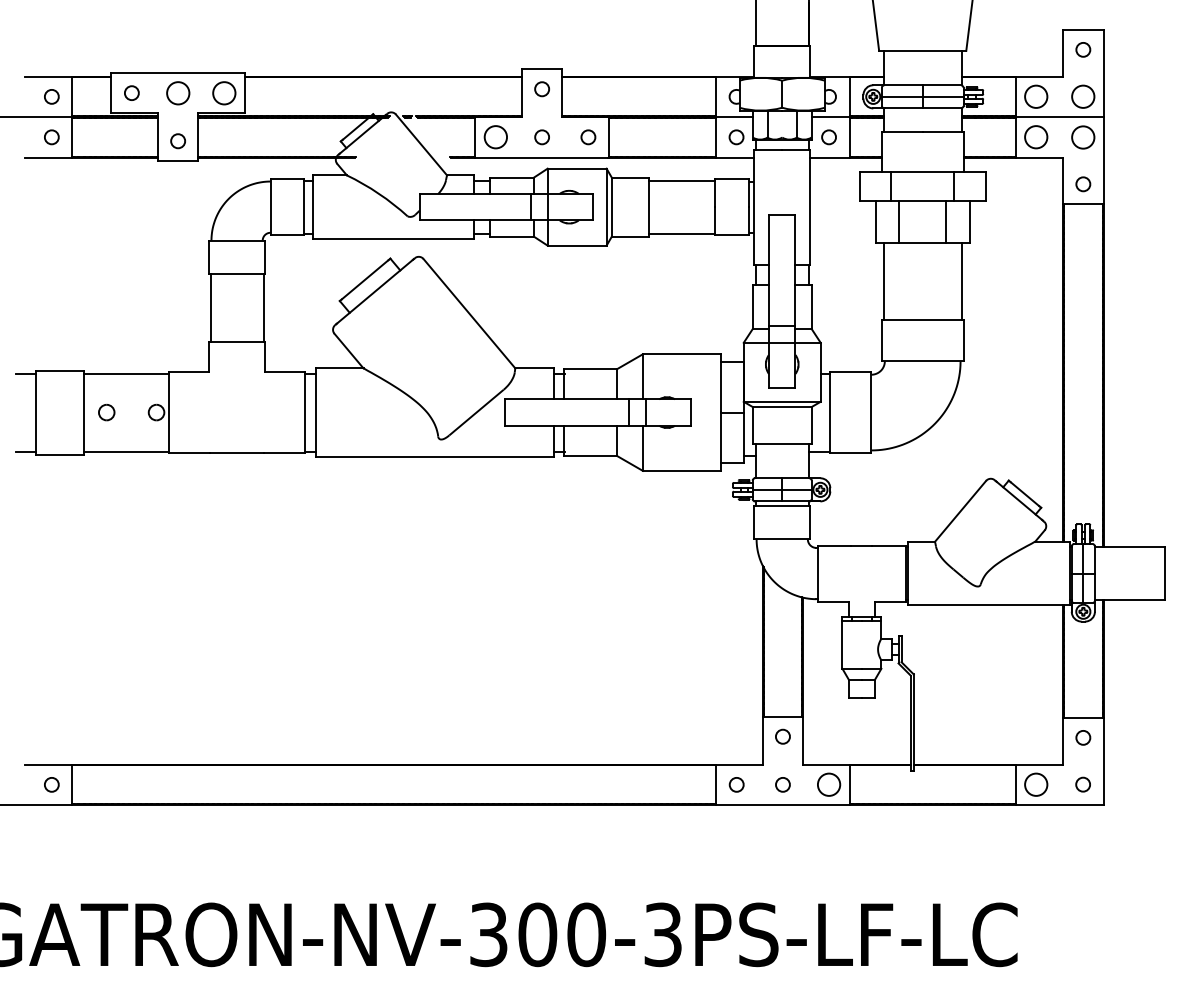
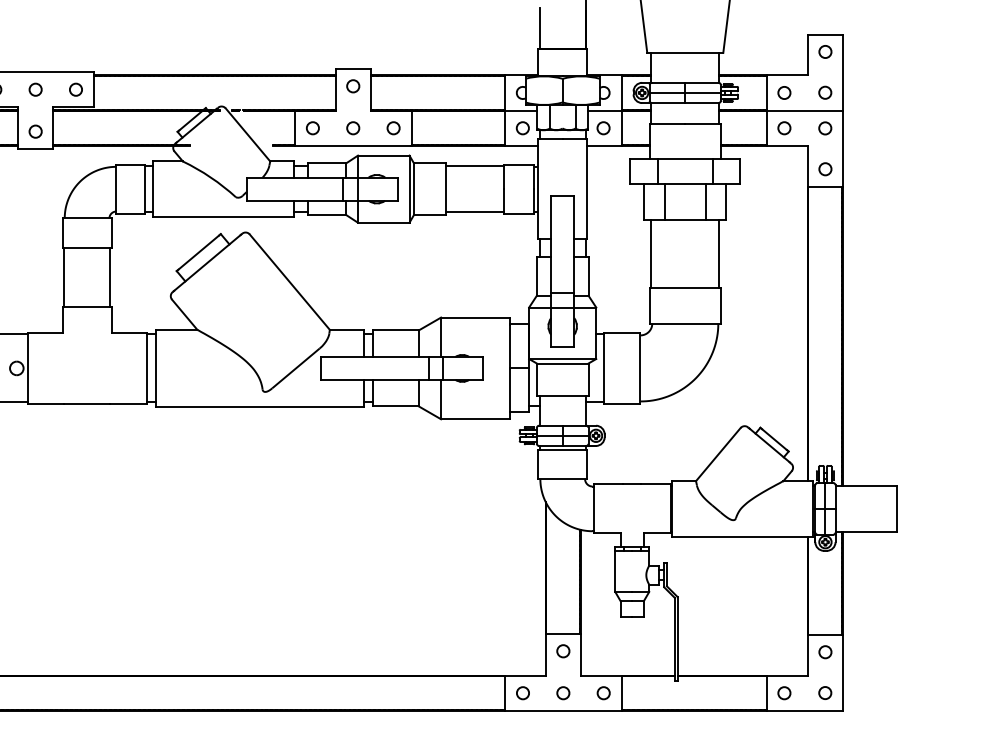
circle: (177, 92) -> (35, 89), size x0.62
circle: (224, 92) -> (76, 89), size x0.62
circle: (1036, 96) -> (784, 92), size x0.62
circle: (1082, 96) -> (824, 92), size x0.62
circle: (495, 137) -> (312, 128), size x0.62
circle: (1036, 137) -> (784, 128), size x0.62
circle: (1082, 137) -> (824, 128), size x0.62
circle: (829, 784) -> (603, 692), size x0.62
circle: (1036, 784) -> (784, 692), size x0.62

